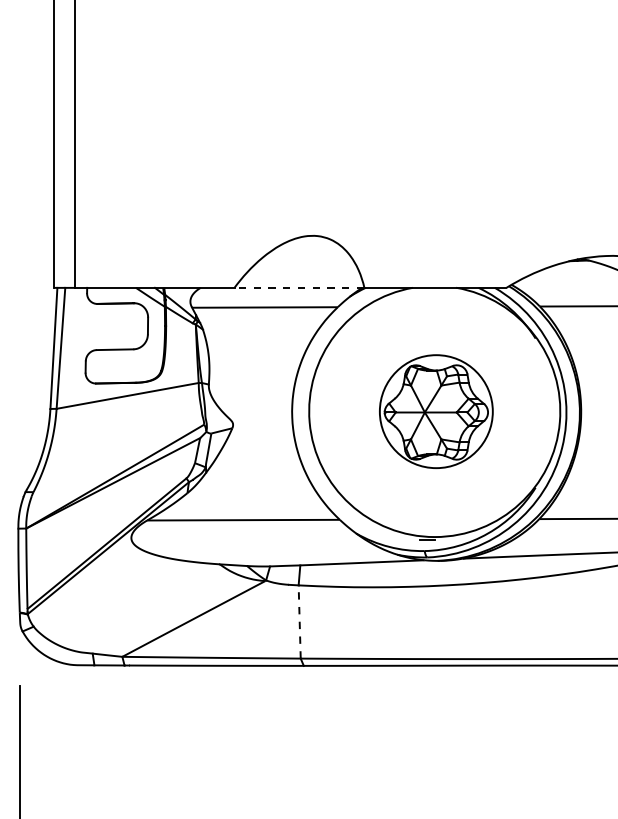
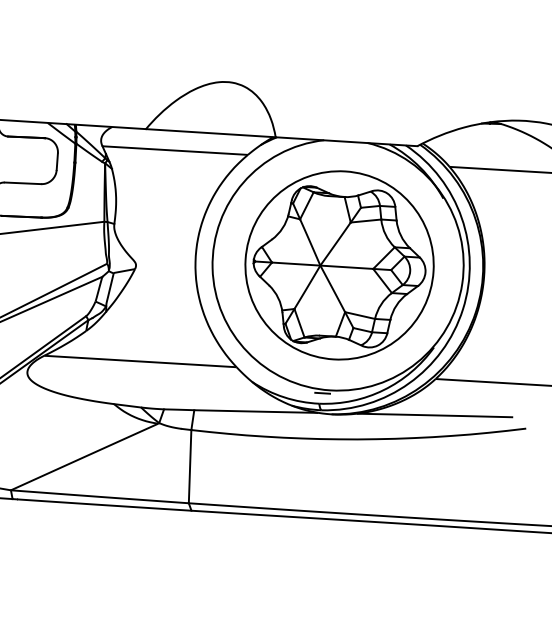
line: (299, 287) -> (210, 132), dashed -> solid
part: (436, 411) -> (339, 265), size x1.67
line: (299, 621) -> (189, 466), dashed -> solid

